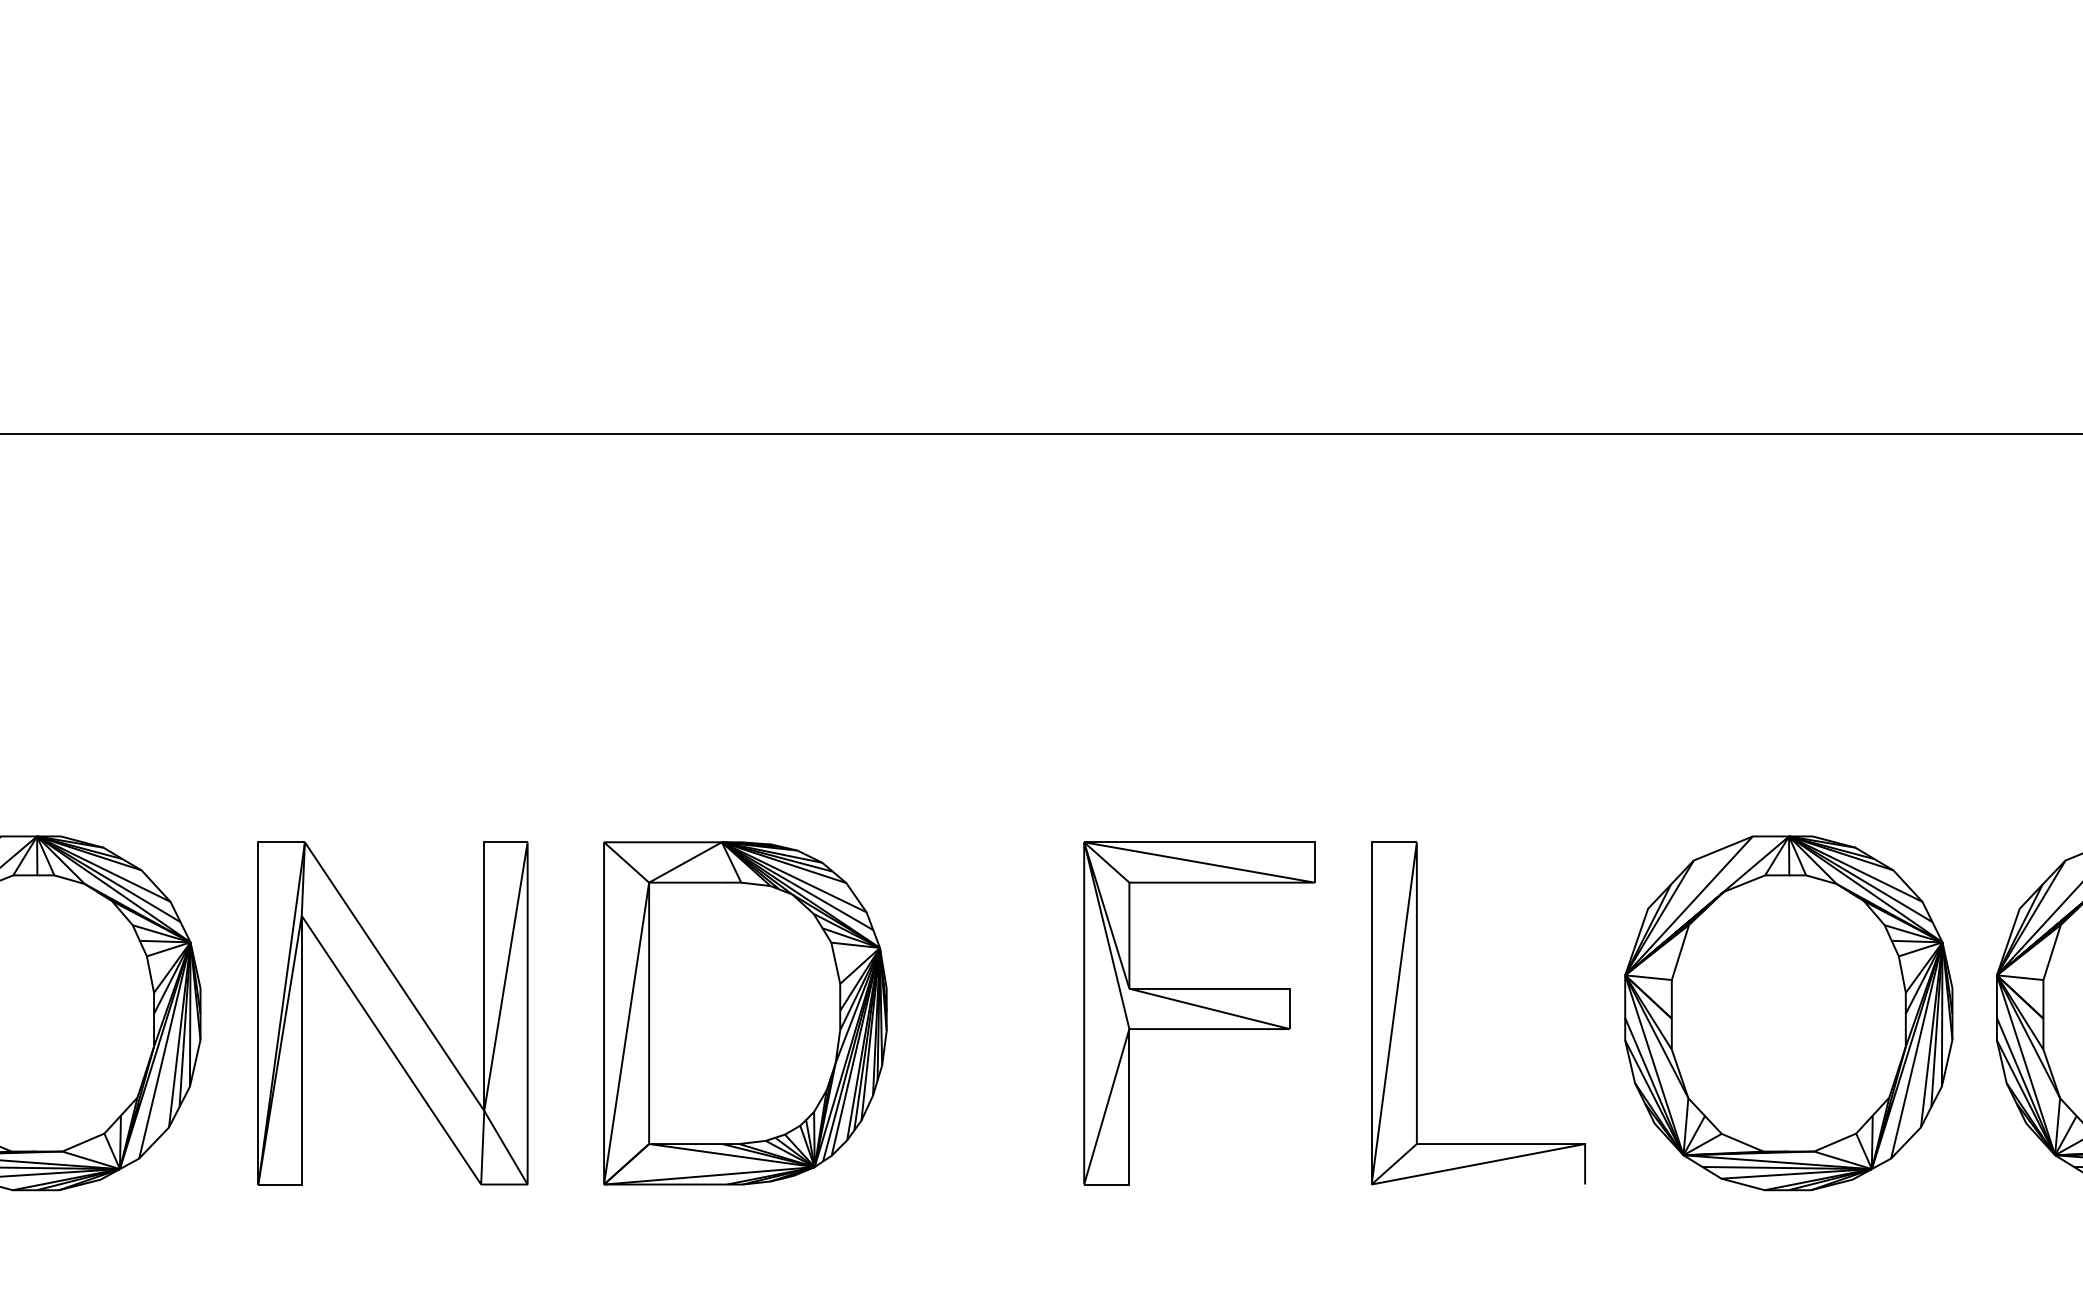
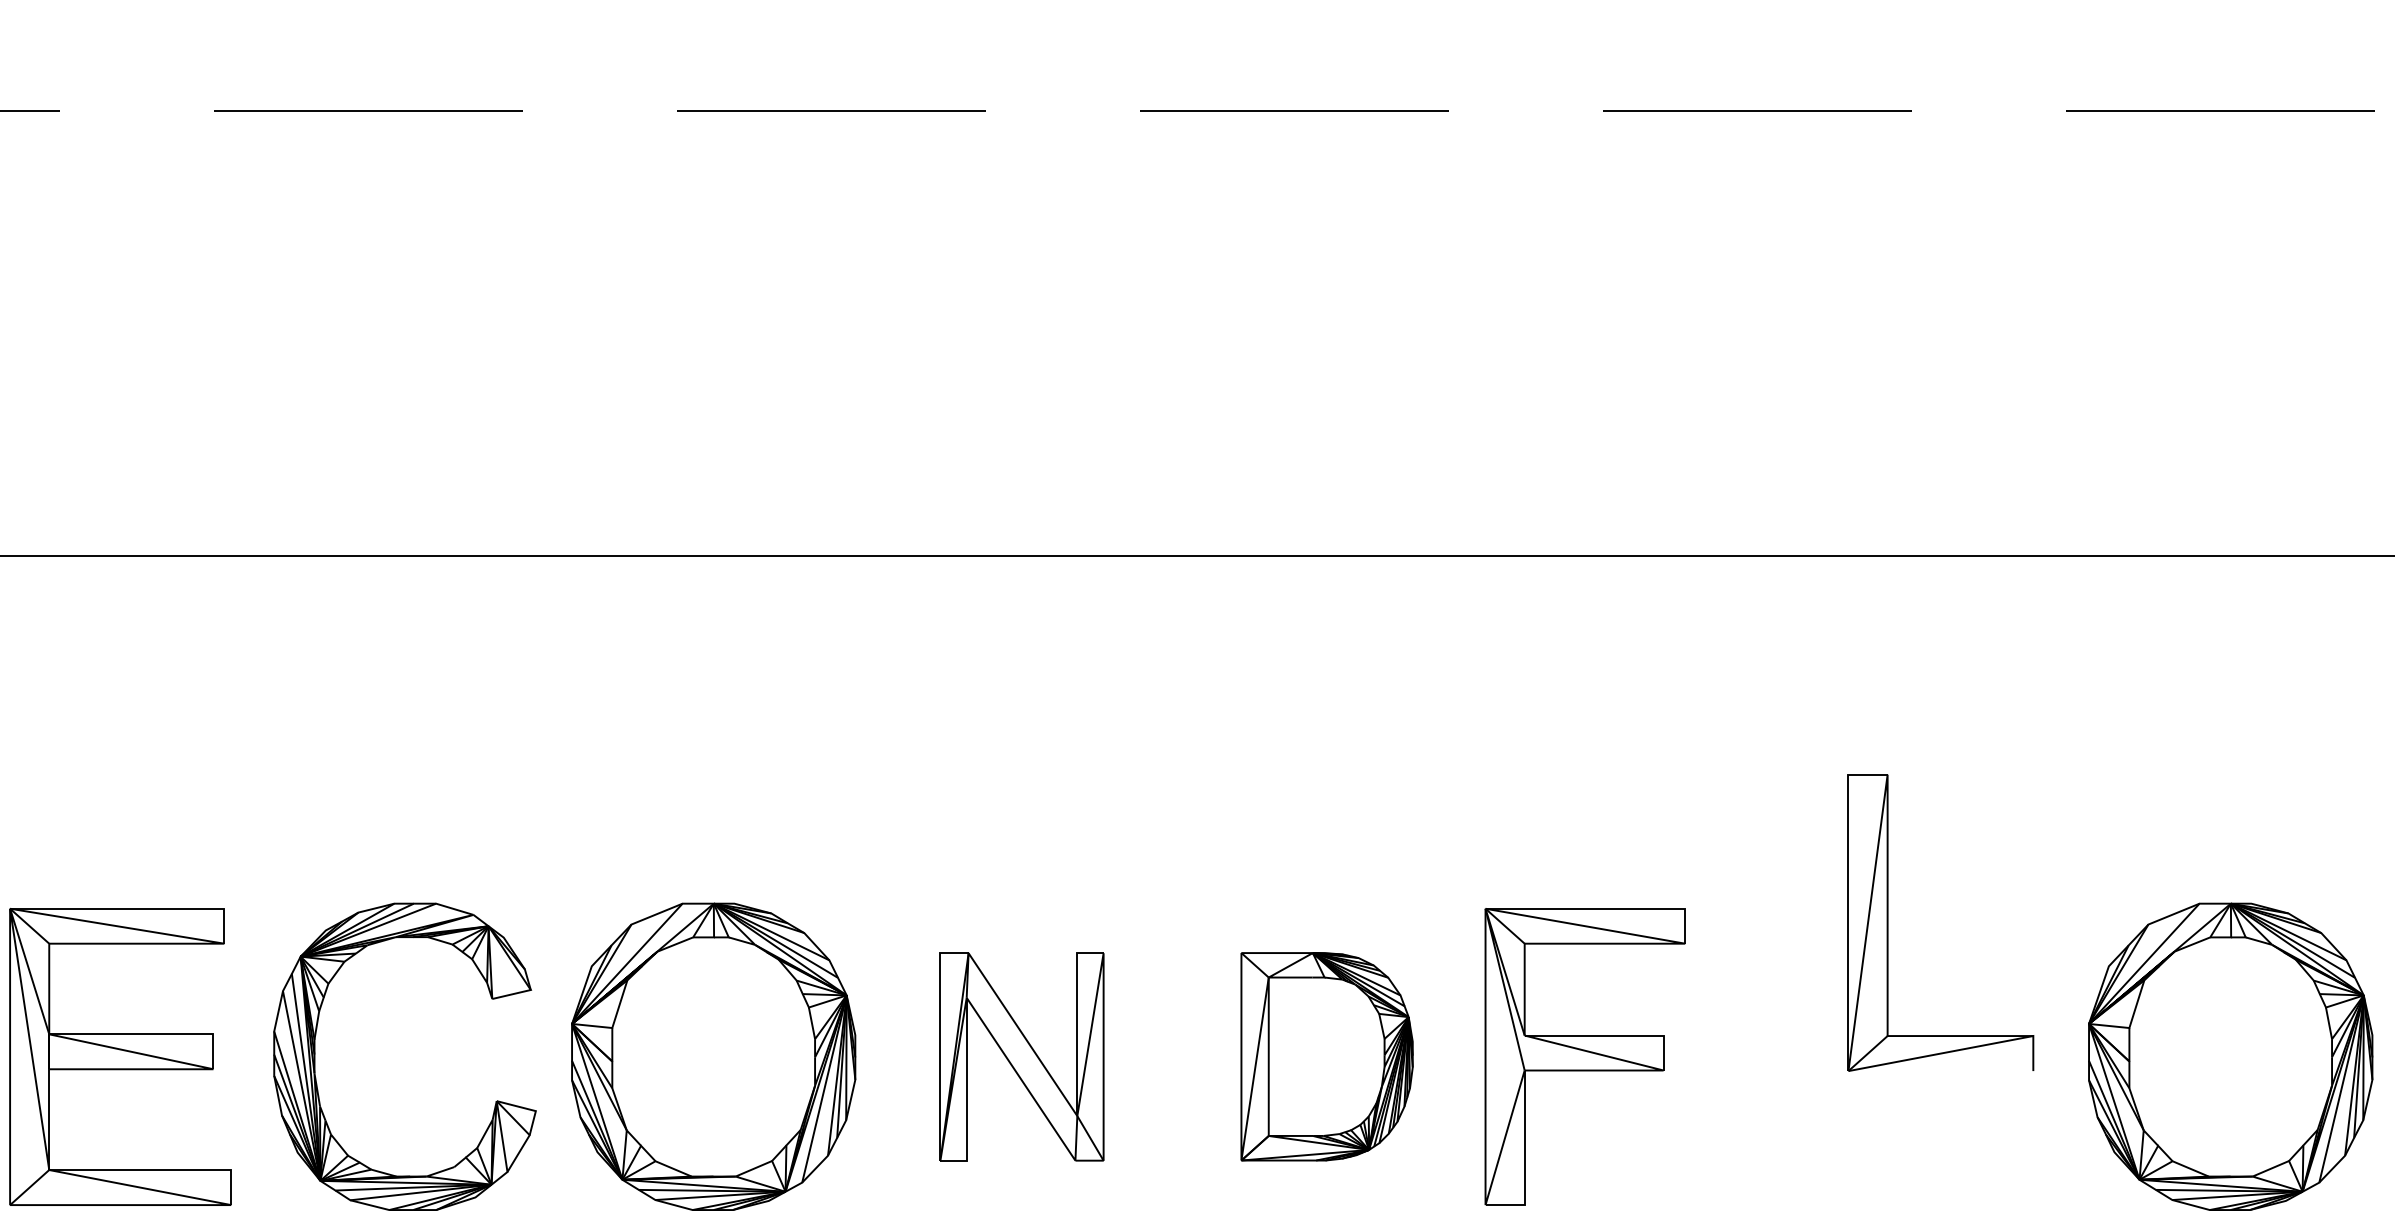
part: (392, 1012) -> (1021, 1056), size x0.7
part: (744, 1012) -> (1326, 1056), size x0.7
part: (1198, 1012) -> (1584, 1056), moved
part: (1417, 1012) -> (1888, 922), moved

